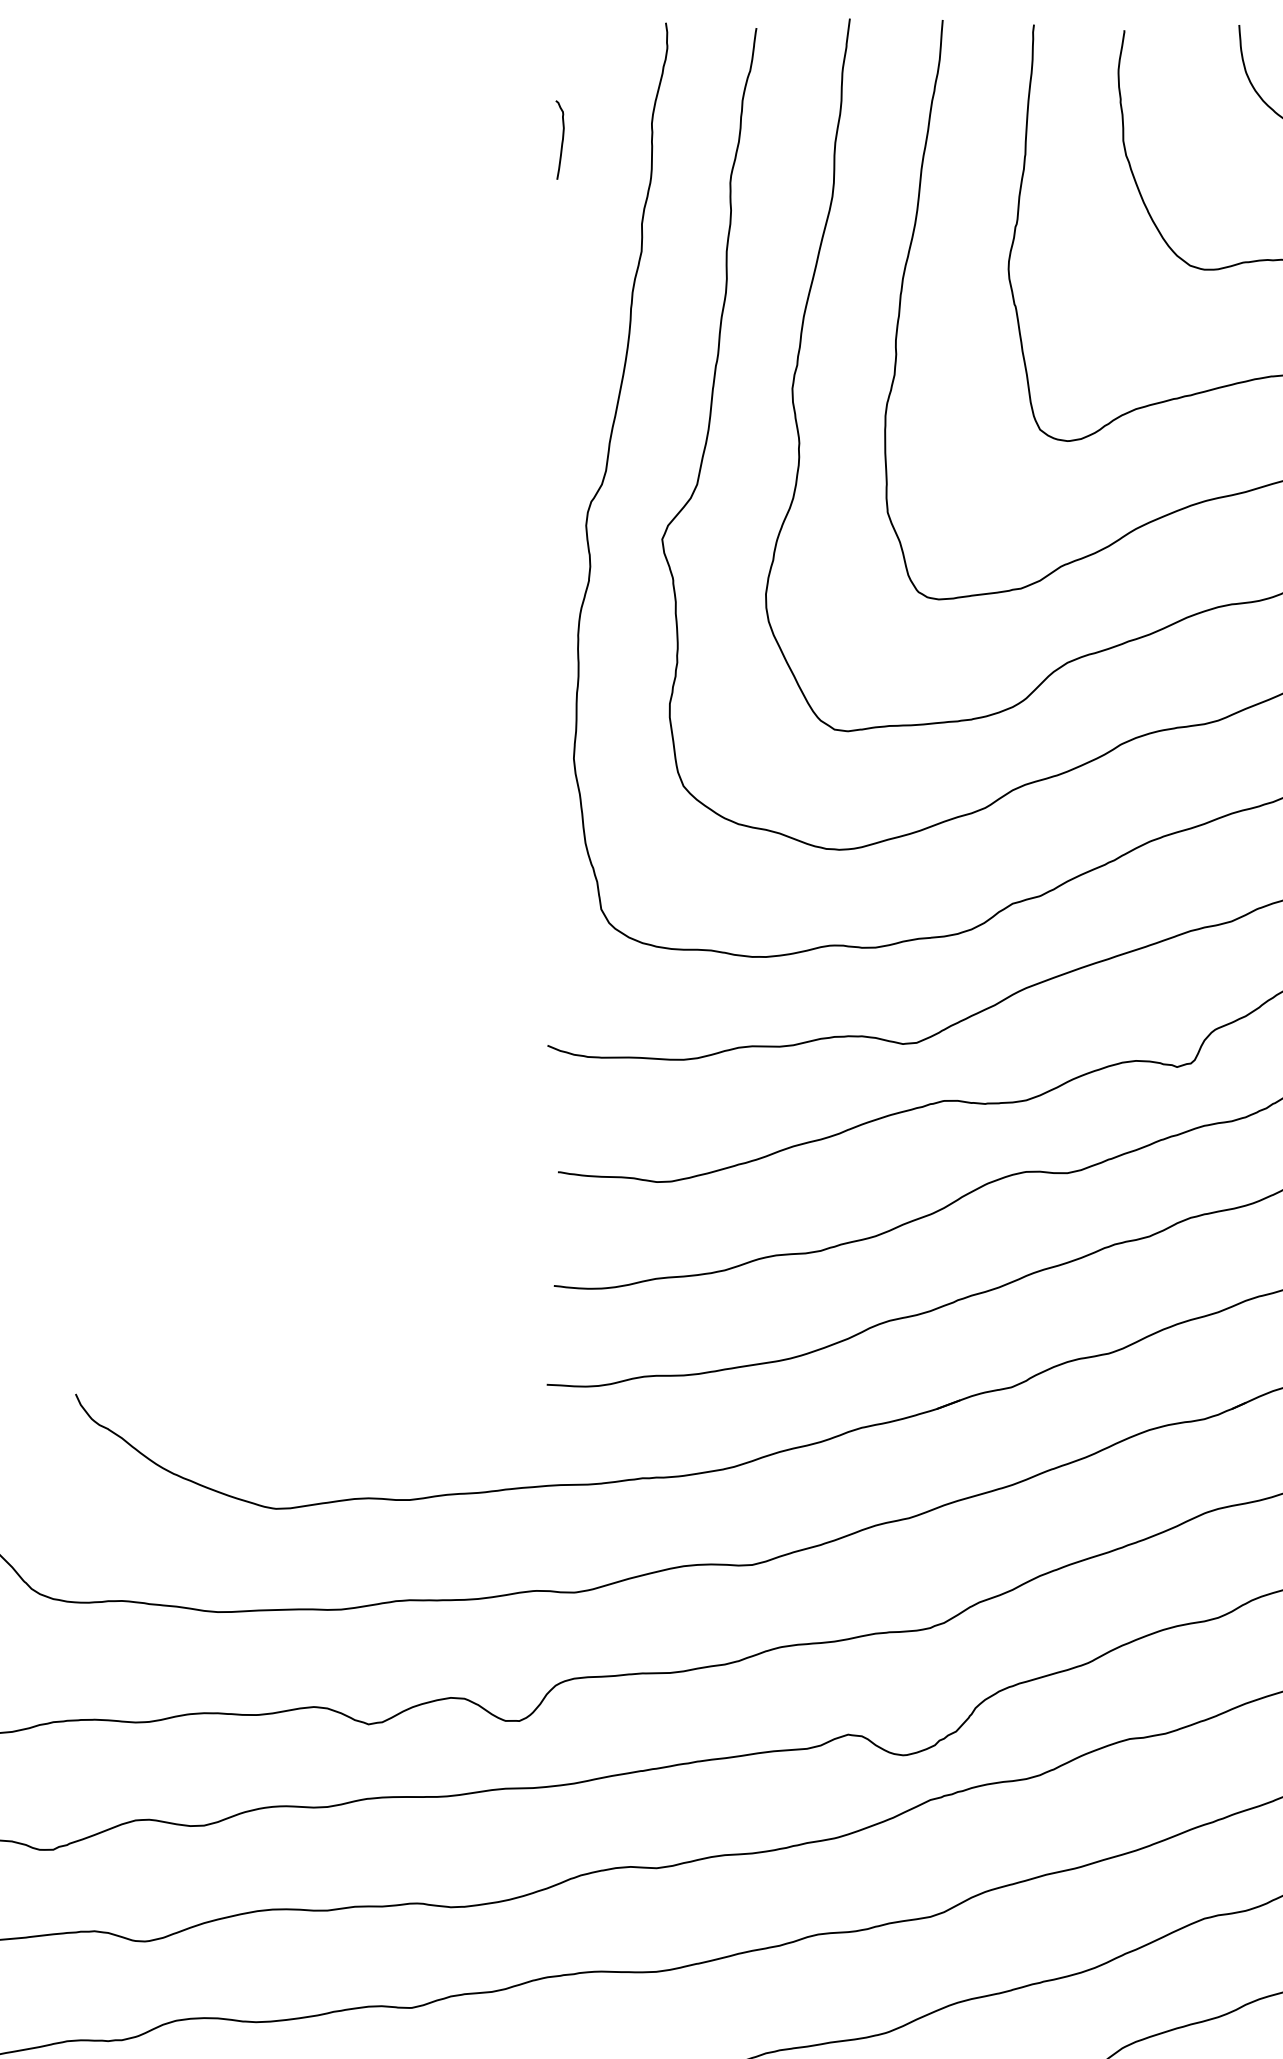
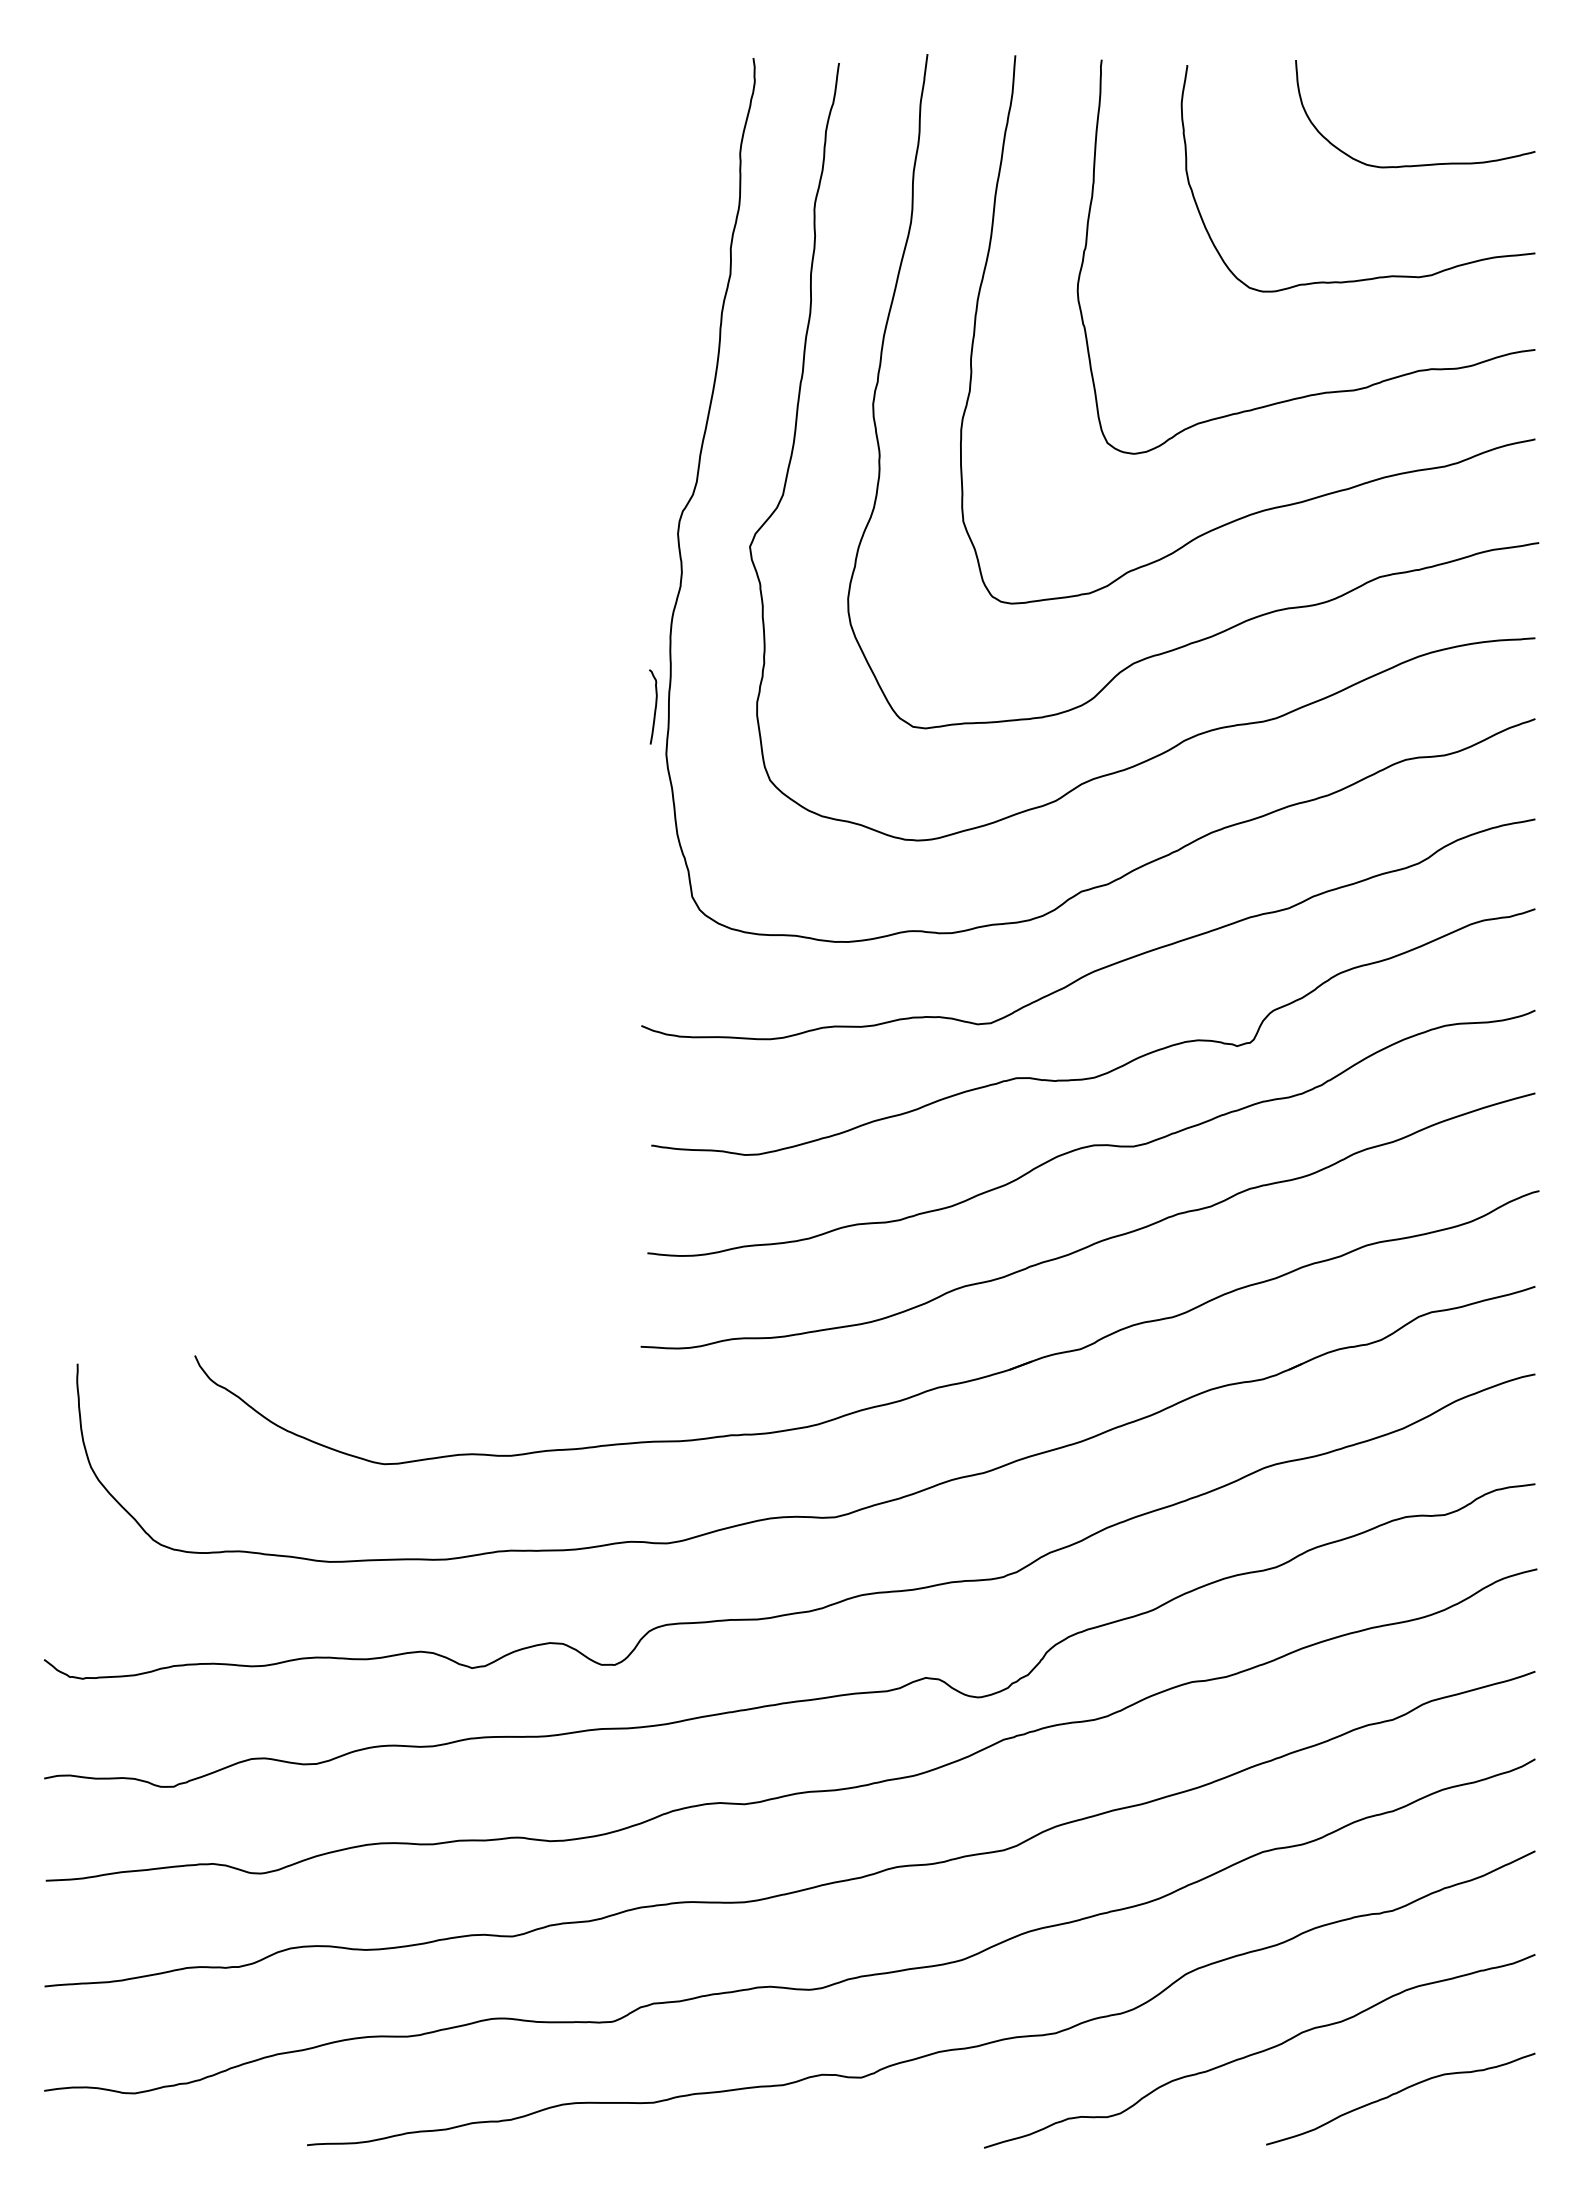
curve: (562, 139) -> (655, 706), moved

